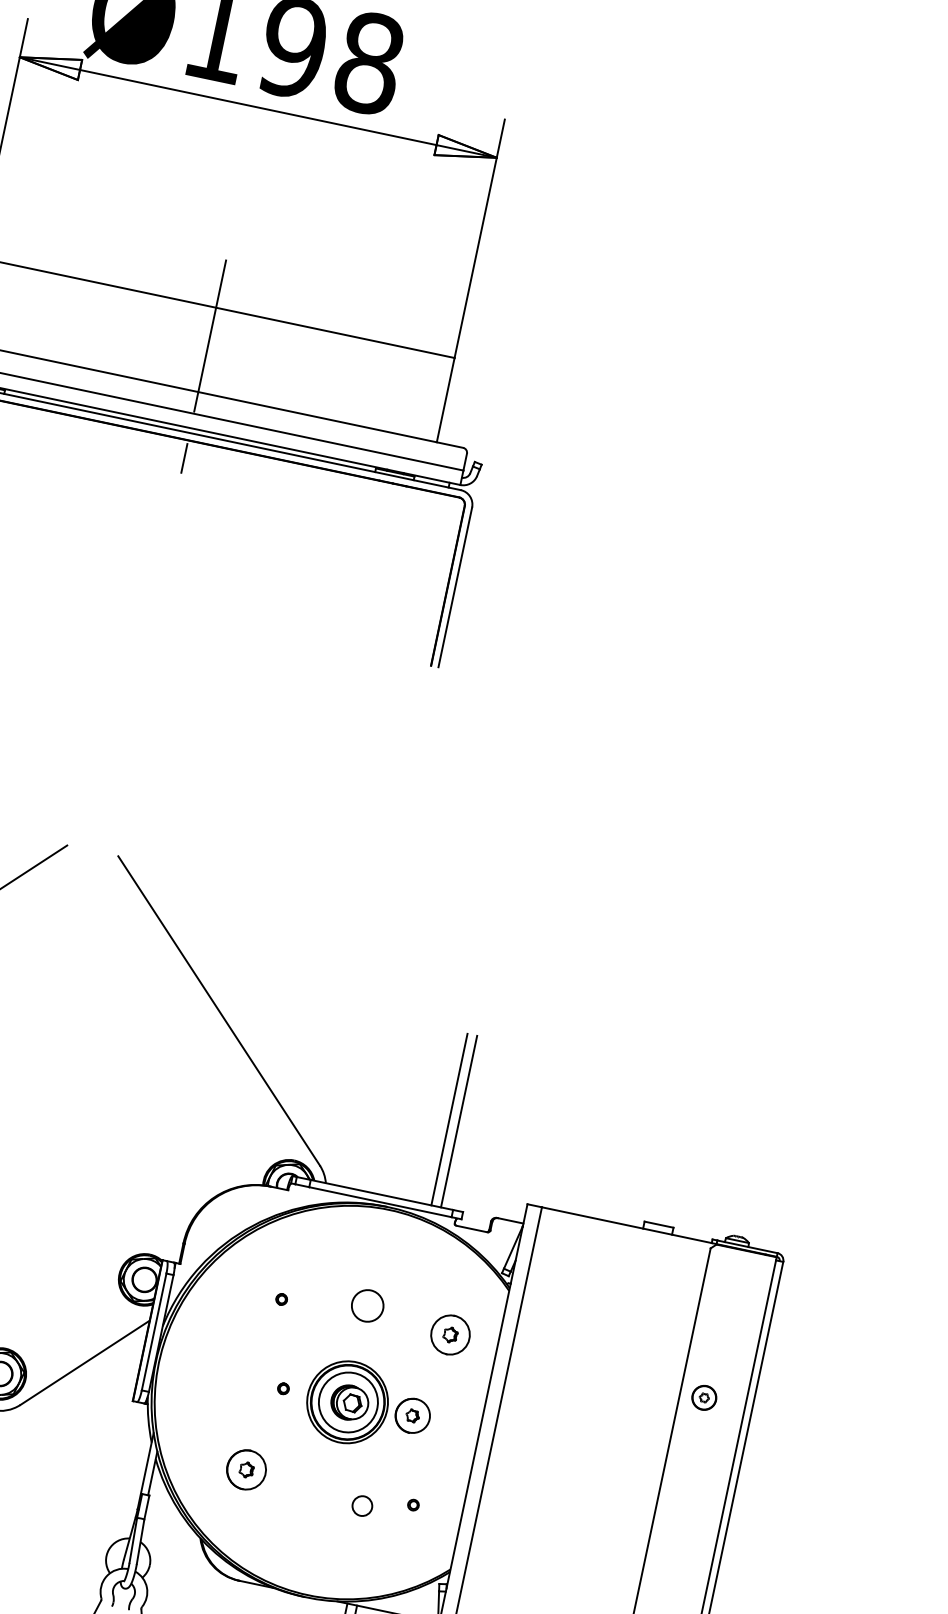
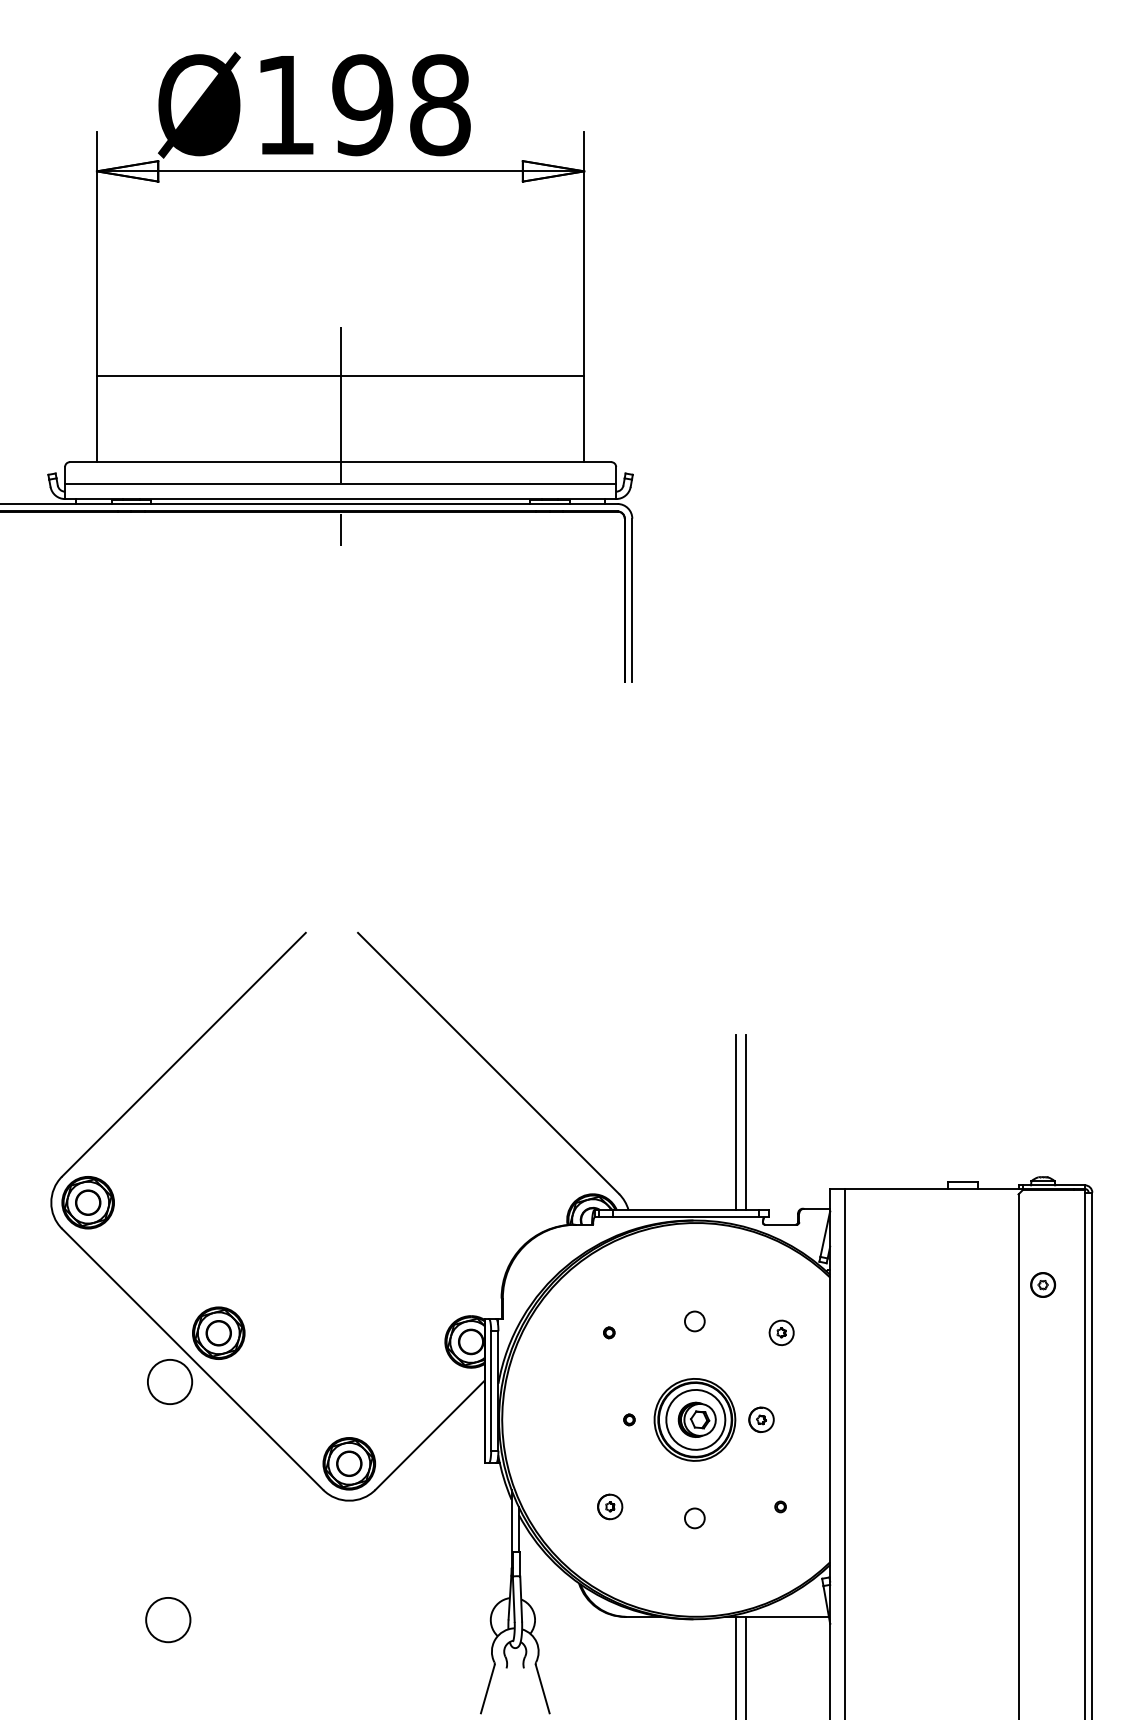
circle: (367, 1305) -> (694, 1321), size x0.62
part: (450, 1334) -> (781, 1332), size x0.62
part: (704, 1397) -> (1043, 1284), moved
part: (412, 1415) -> (761, 1419), size x0.71
part: (247, 1469) -> (610, 1506), size x0.62
circle: (362, 1506) -> (694, 1518), moved

